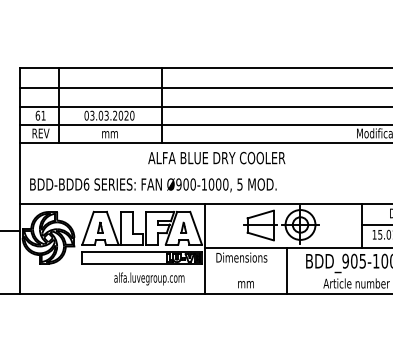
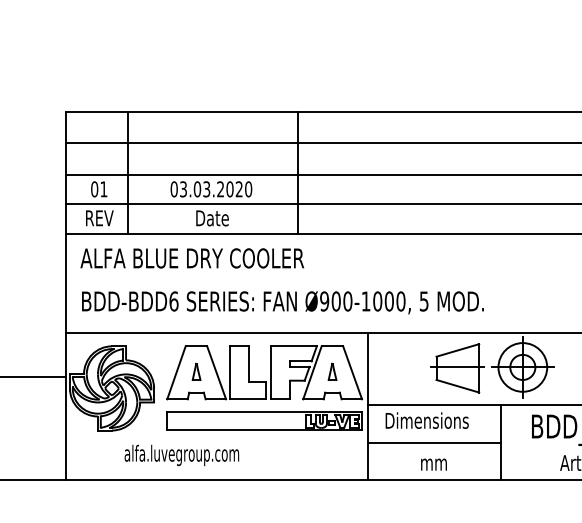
text: (38, 114) -> (95, 187), 61 -> 01
text: (110, 133) -> (213, 218), mm -> Date
text: (216, 157) -> (191, 257), moved
line: (246, 271) -> (434, 443), added
text: (149, 278) -> (182, 454), moved

